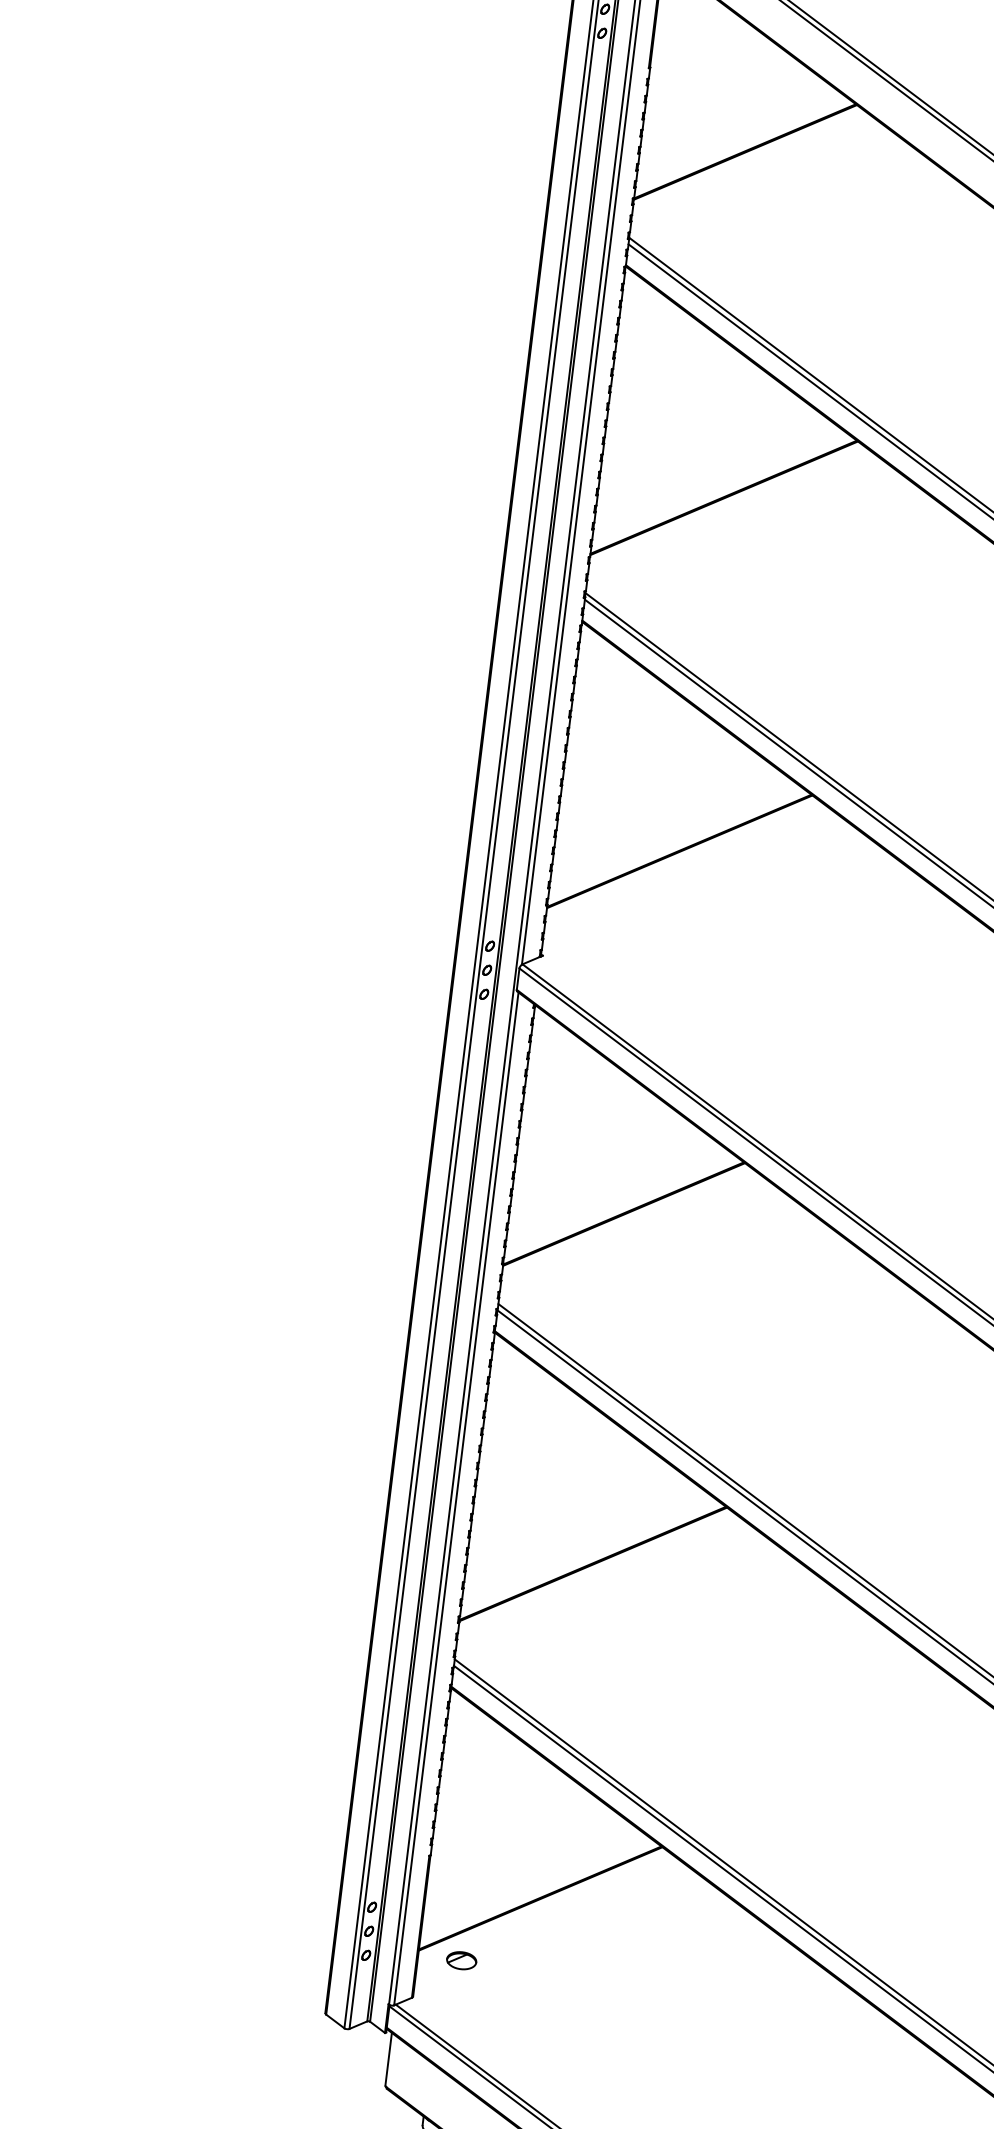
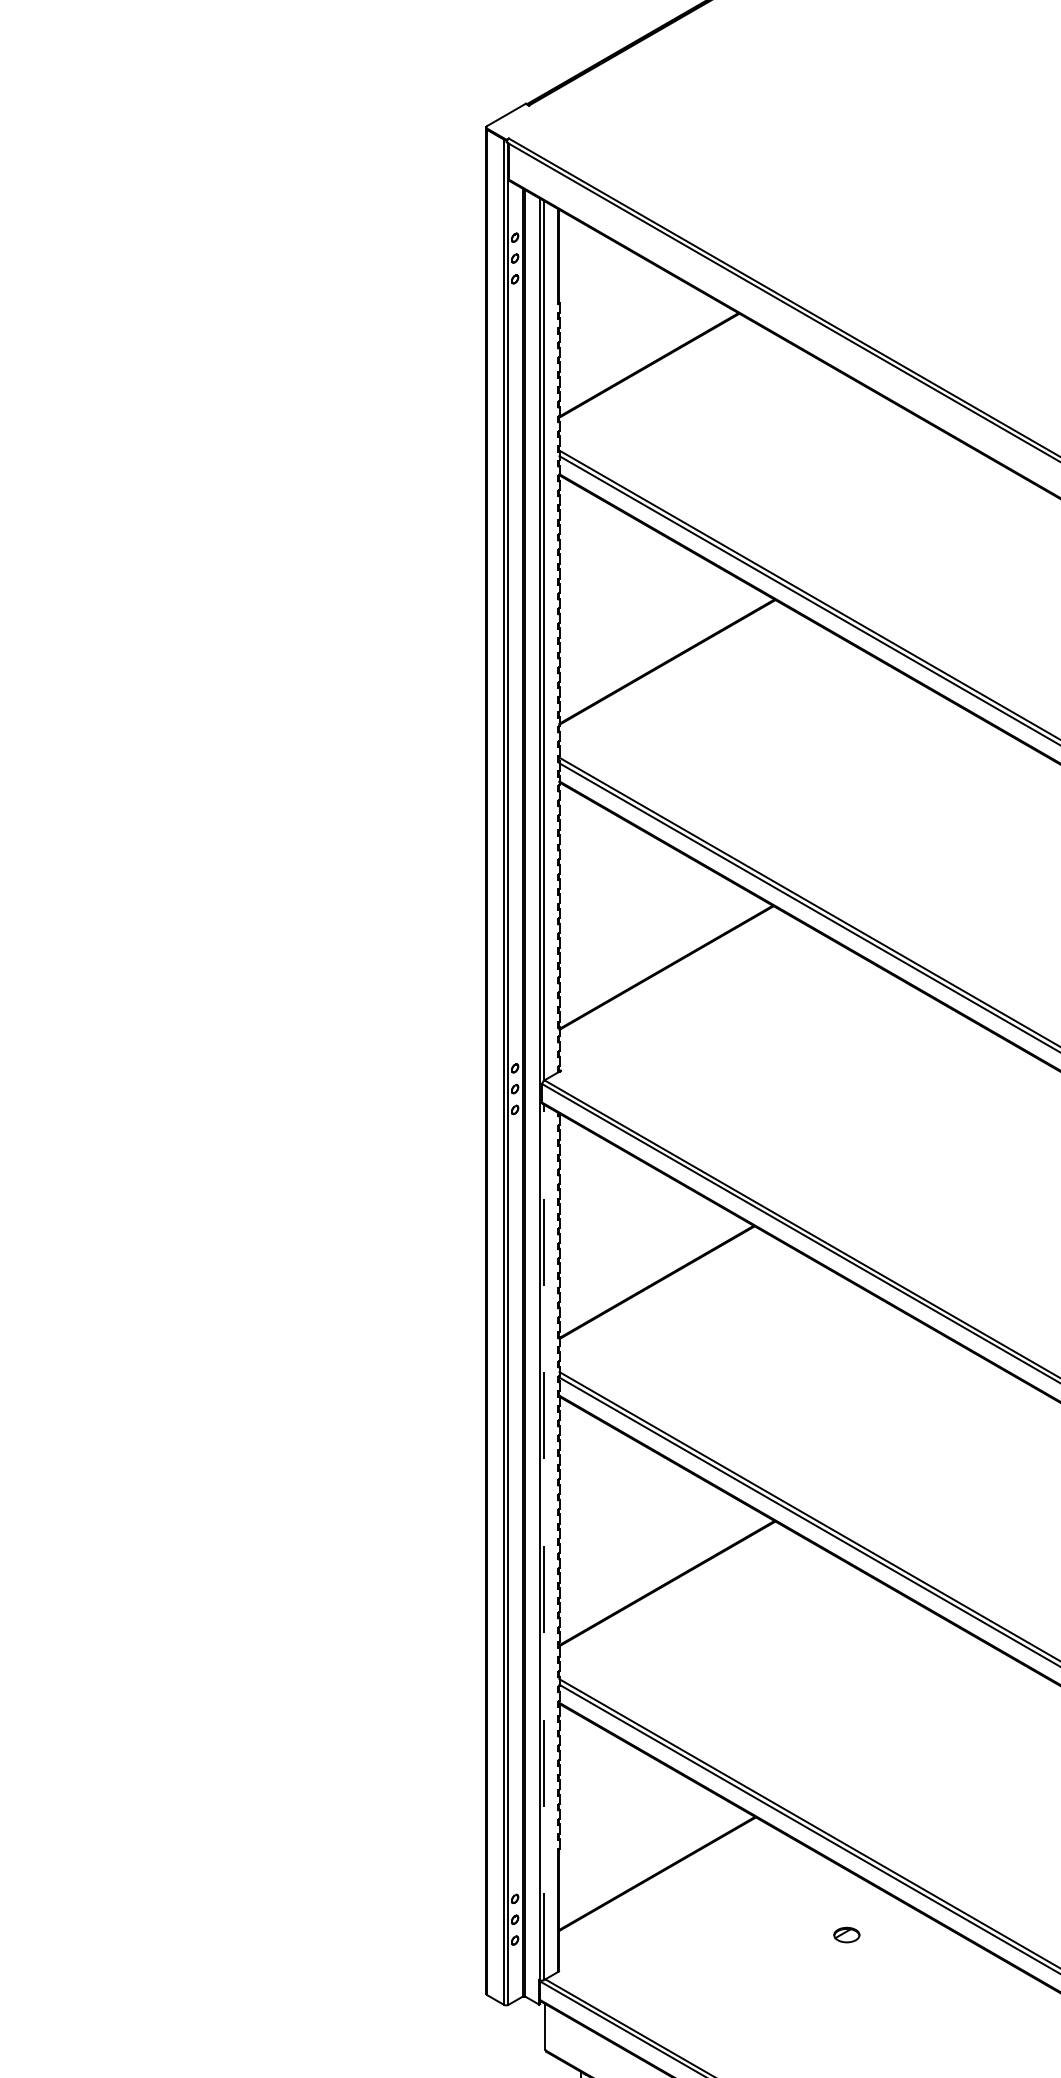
line: (456, 1499) -> (544, 1542), solid -> dashed
part: (461, 1960) -> (846, 1934), moved

